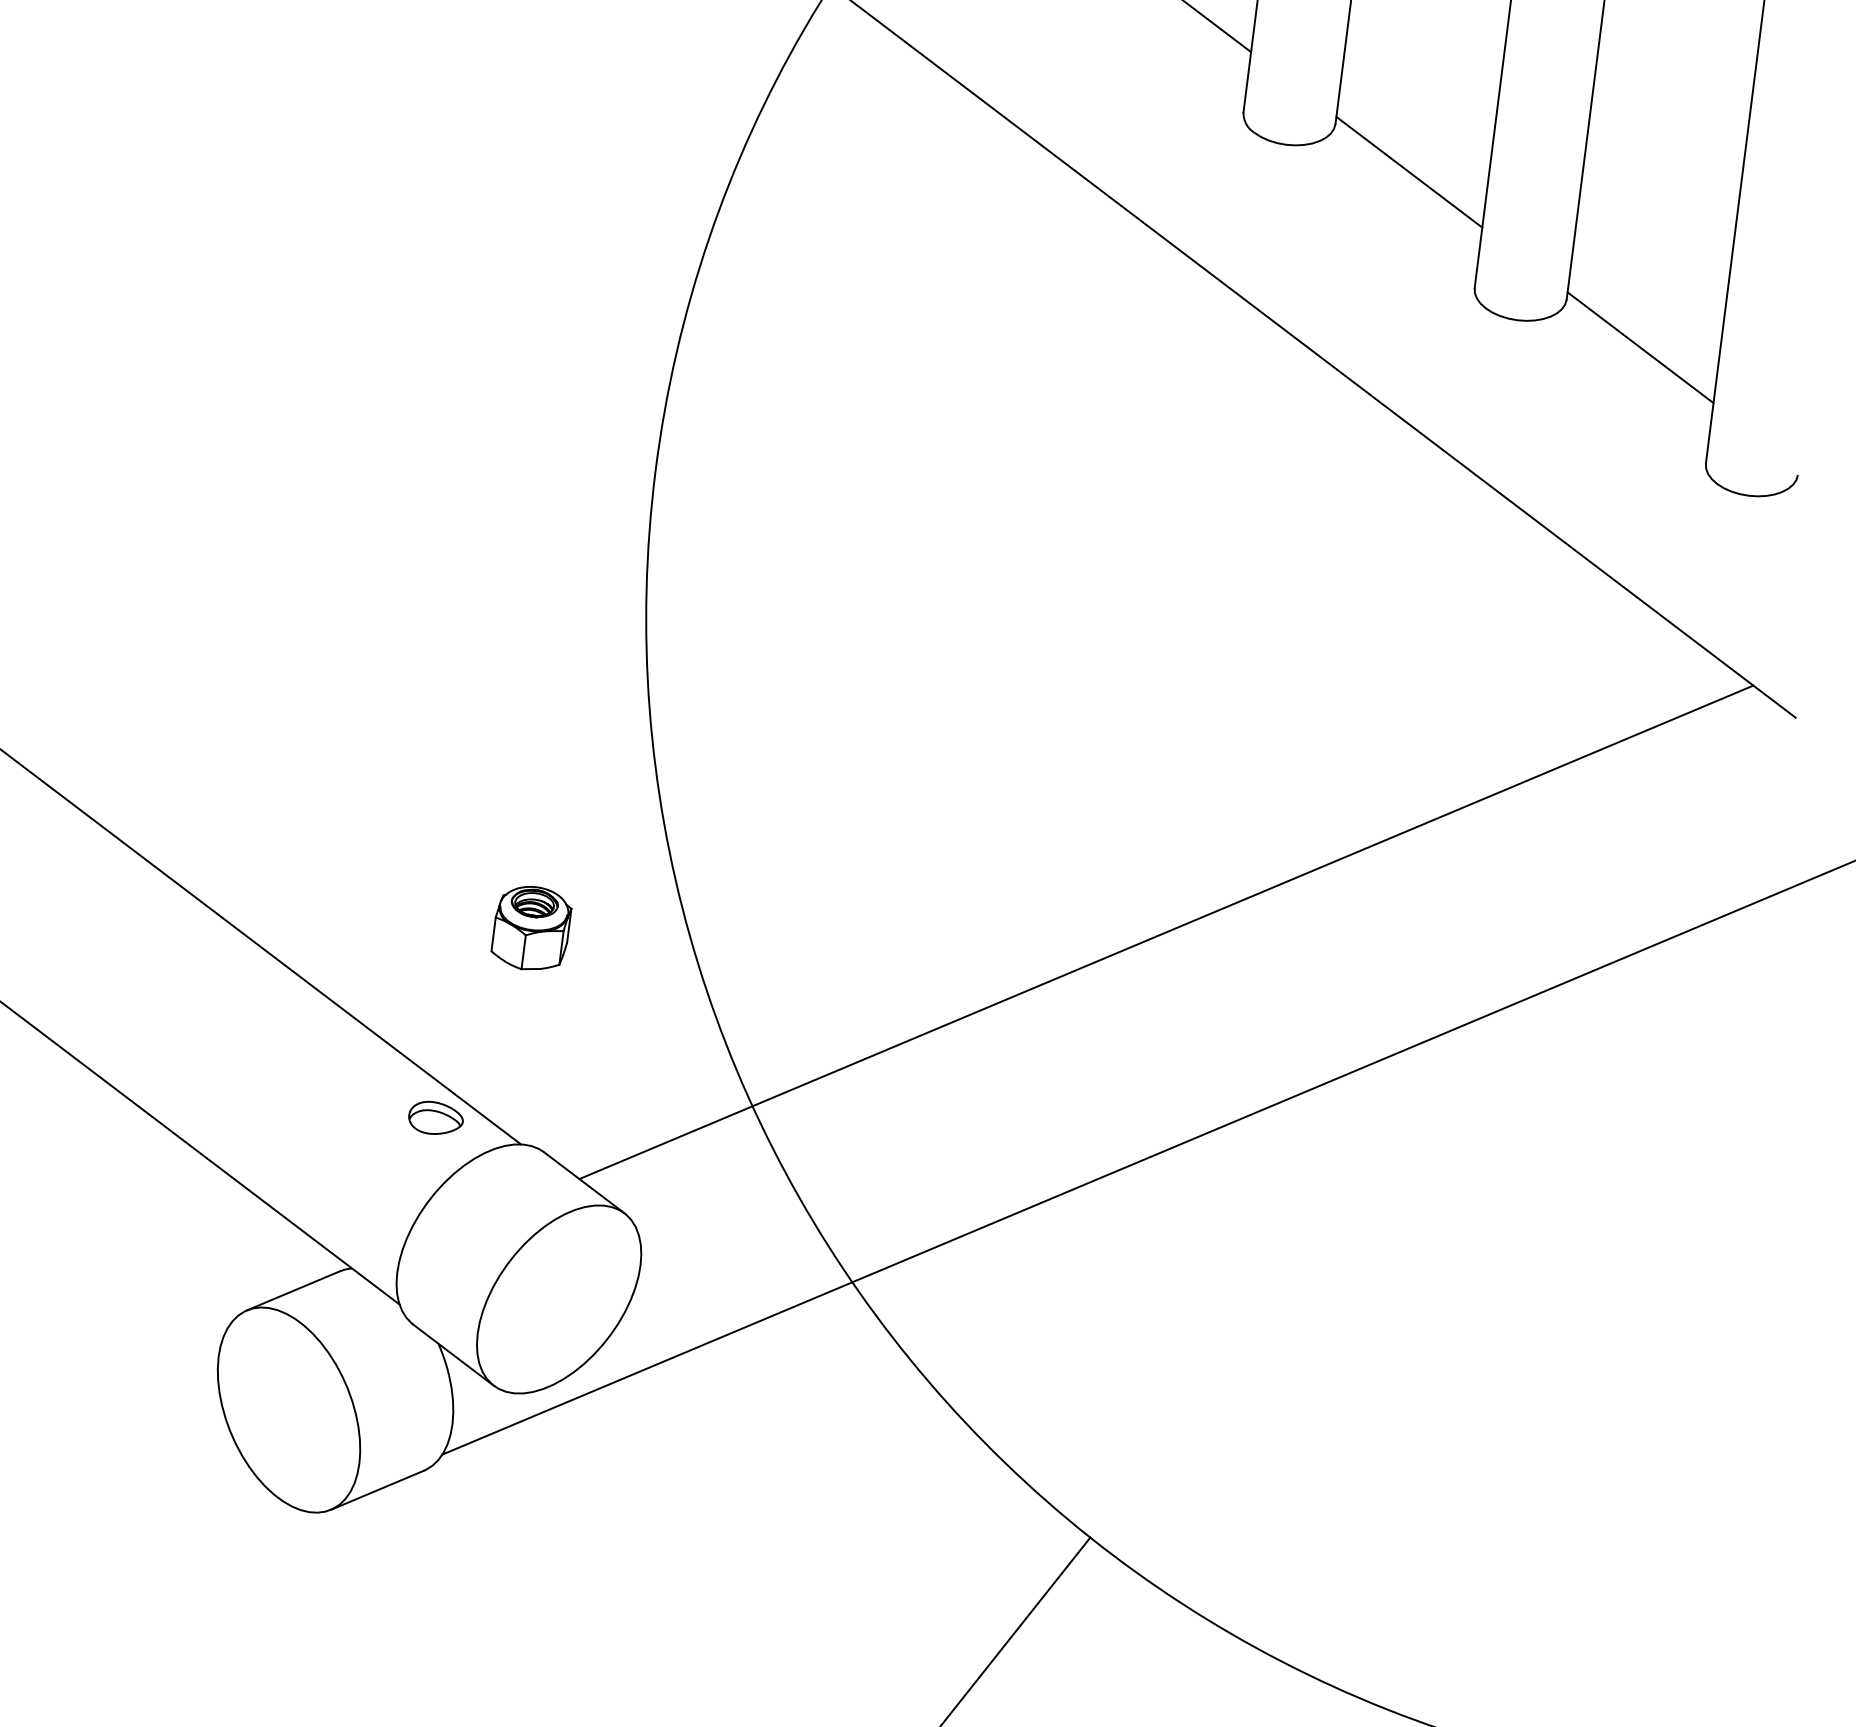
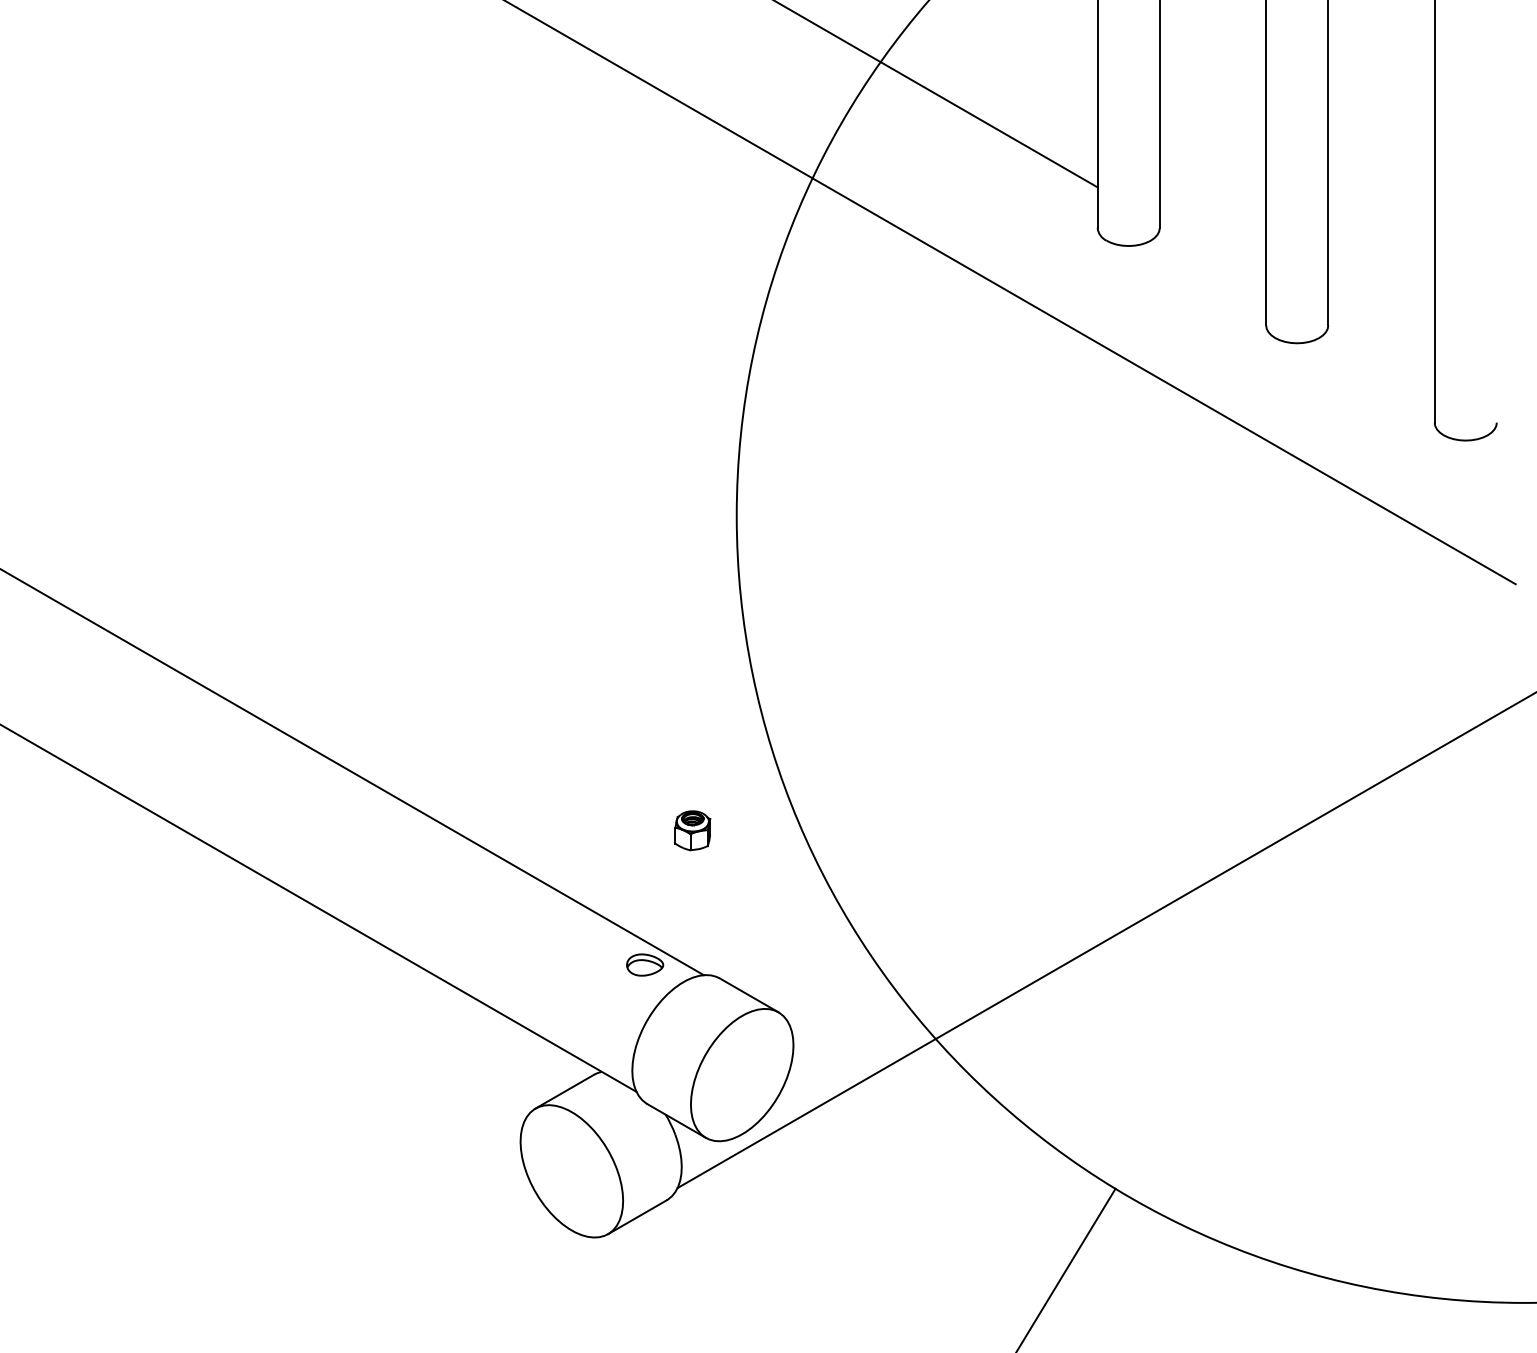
line: (1408, 171) -> (1212, 253), removed
line: (1640, 346) -> (1381, 350), removed
part: (531, 928) -> (692, 830), size x0.7
line: (1165, 931) -> (1114, 779), removed

